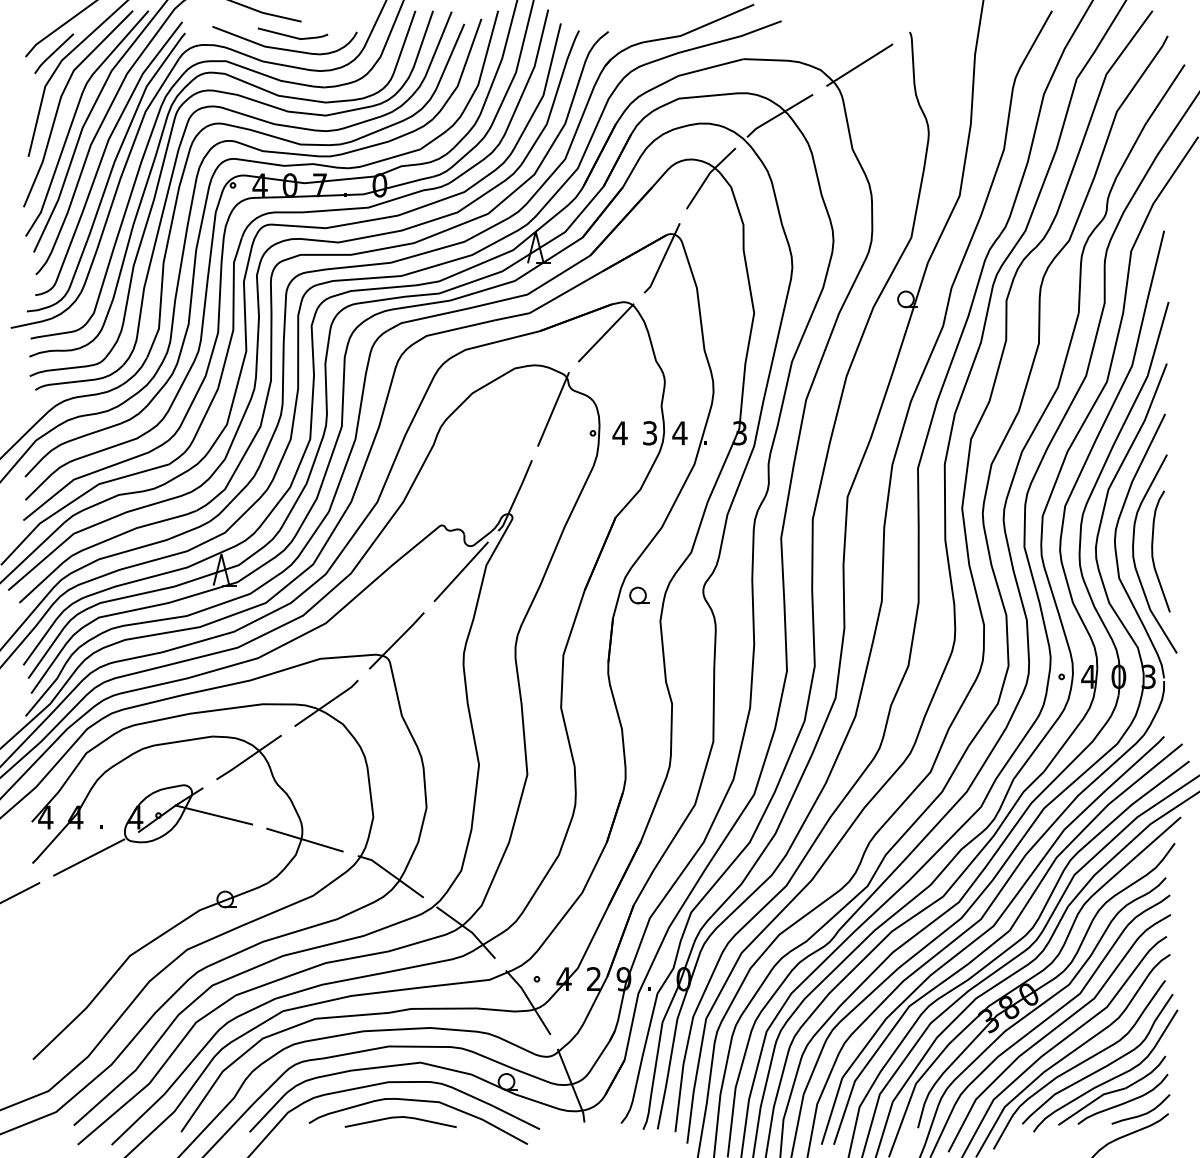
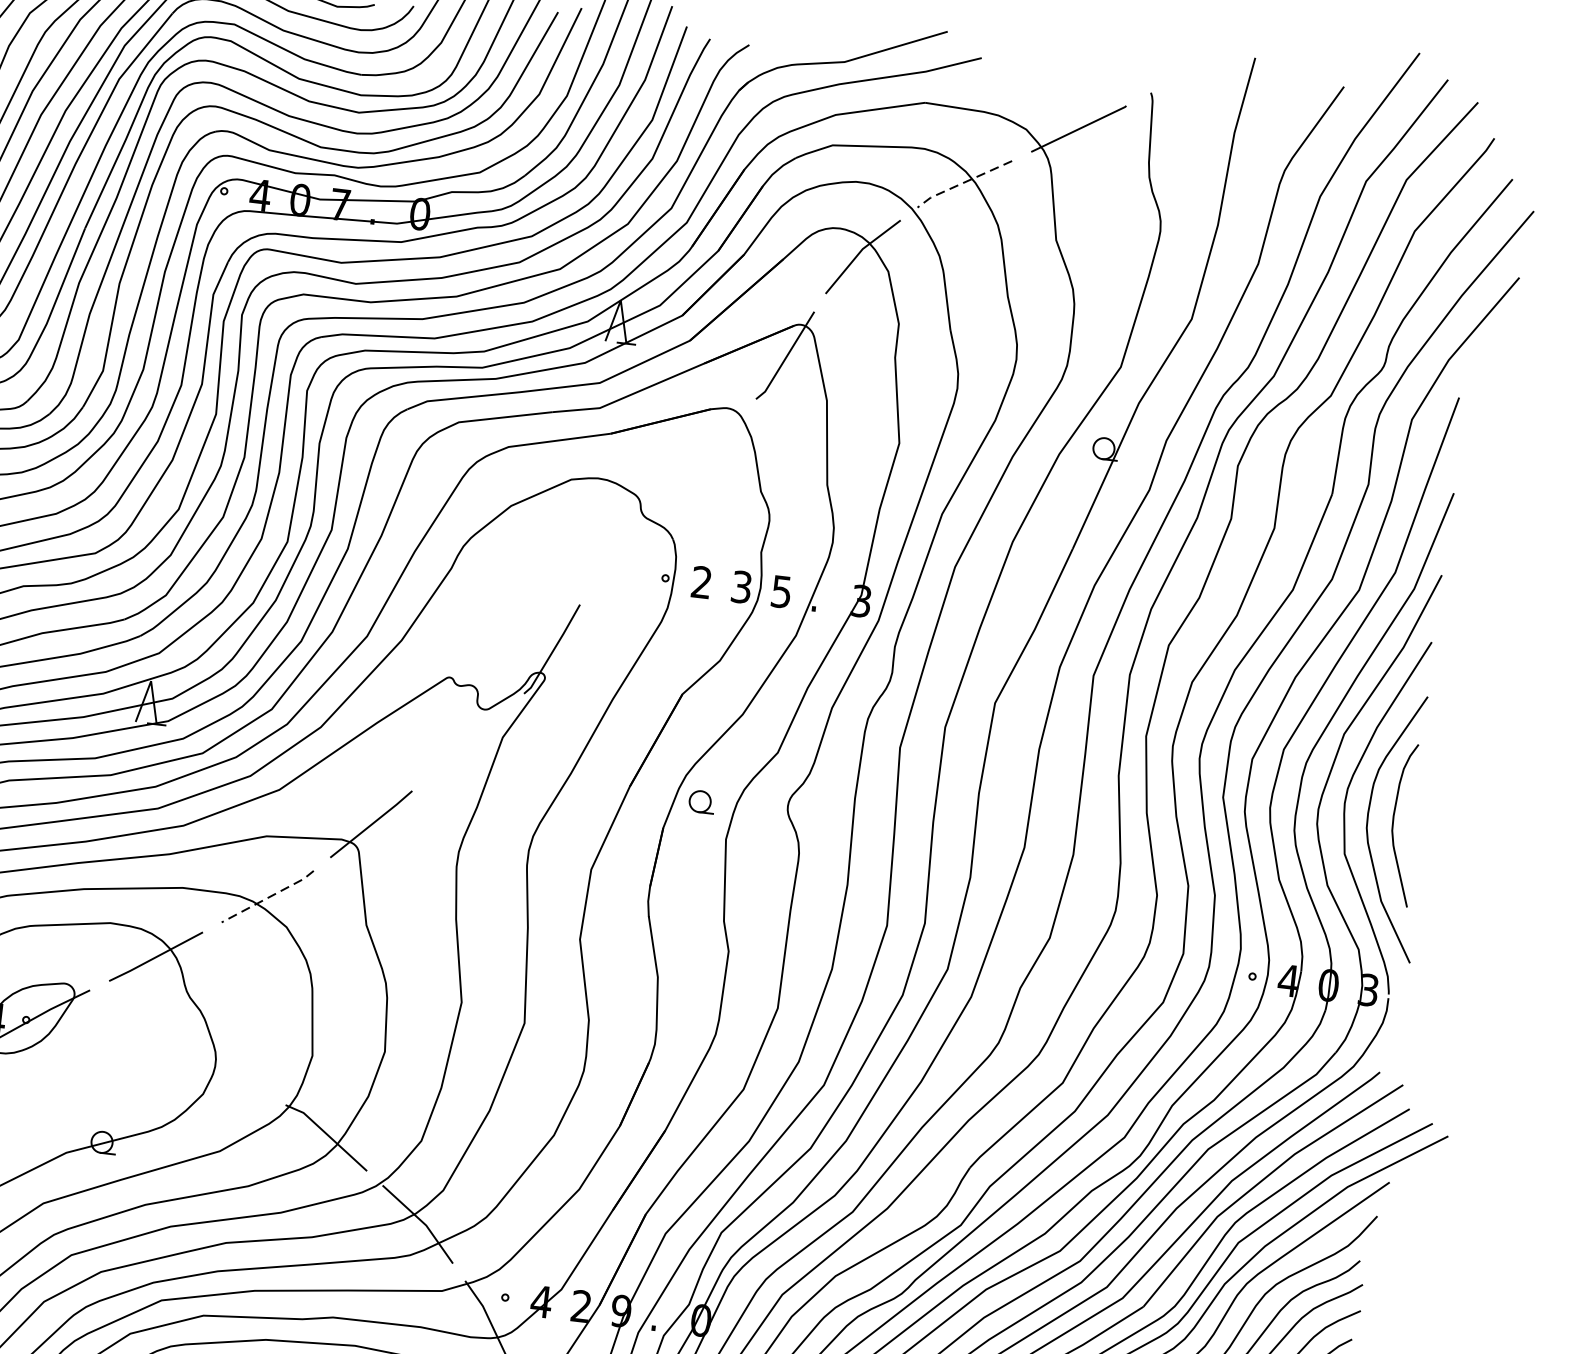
line: (778, 115) -> (962, 183), solid -> dashed
line: (606, 332) -> (699, 445), removed
line: (553, 409) -> (616, 540), removed
text: (619, 433) -> (700, 582), 4 -> 2
text: (679, 433) -> (780, 592), 4 -> 5
line: (460, 571) -> (467, 741), removed
line: (327, 703) -> (269, 897), solid -> dashed
line: (213, 814) -> (99, 1027), removed
line: (304, 839) -> (217, 1074), removed

